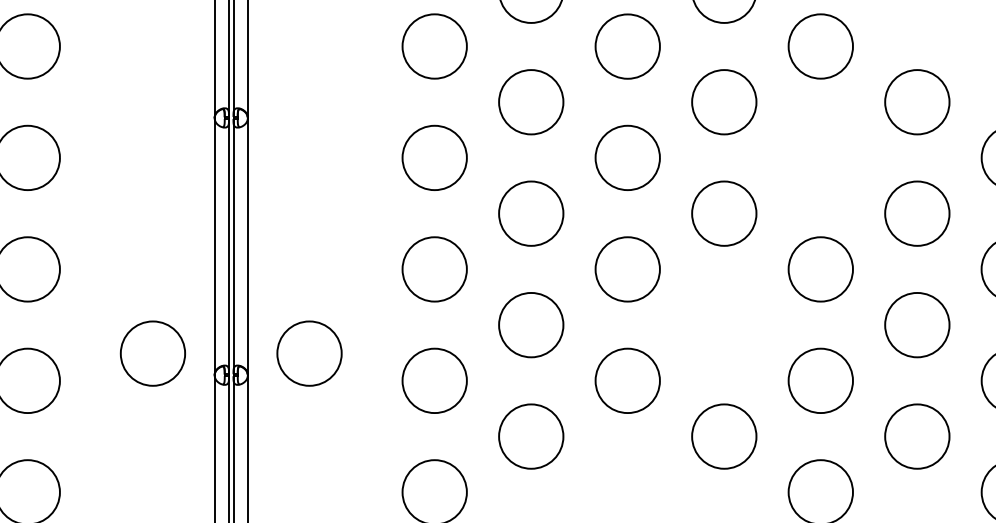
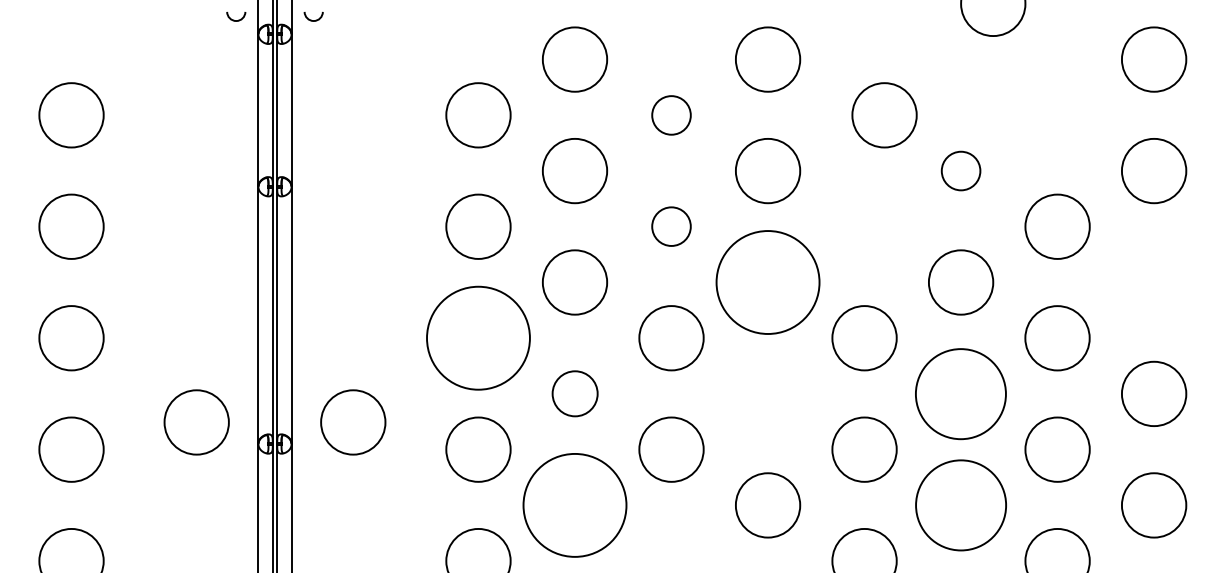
circle: (627, 46) -> (671, 115), size x0.6
circle: (820, 46) -> (884, 115), moved
circle: (916, 101) -> (960, 170), size x0.6
circle: (627, 157) -> (671, 226), size x0.6
circle: (723, 213) -> (767, 282), size x1.6
circle: (434, 269) -> (478, 338), size x1.6
circle: (531, 324) -> (575, 393), size x0.7
circle: (917, 324) -> (961, 393), size x1.4
circle: (530, 436) -> (574, 505), size x1.6
circle: (916, 436) -> (960, 505), size x1.4

